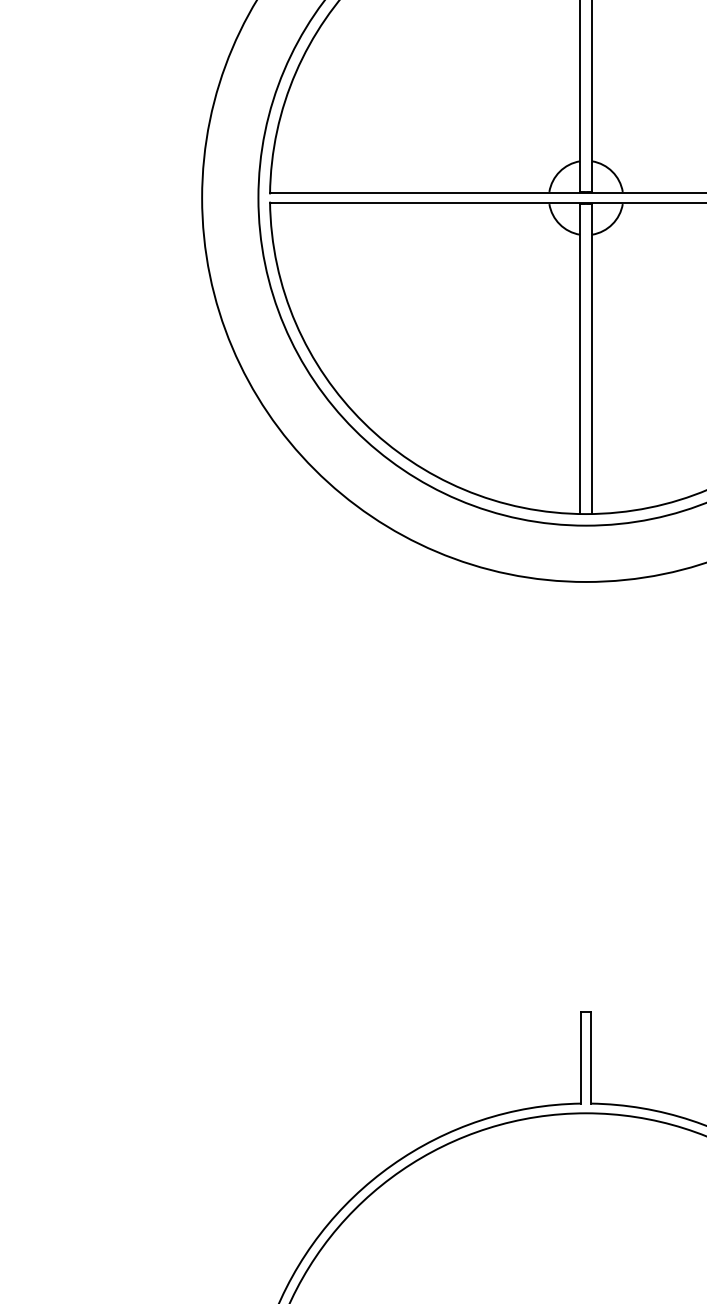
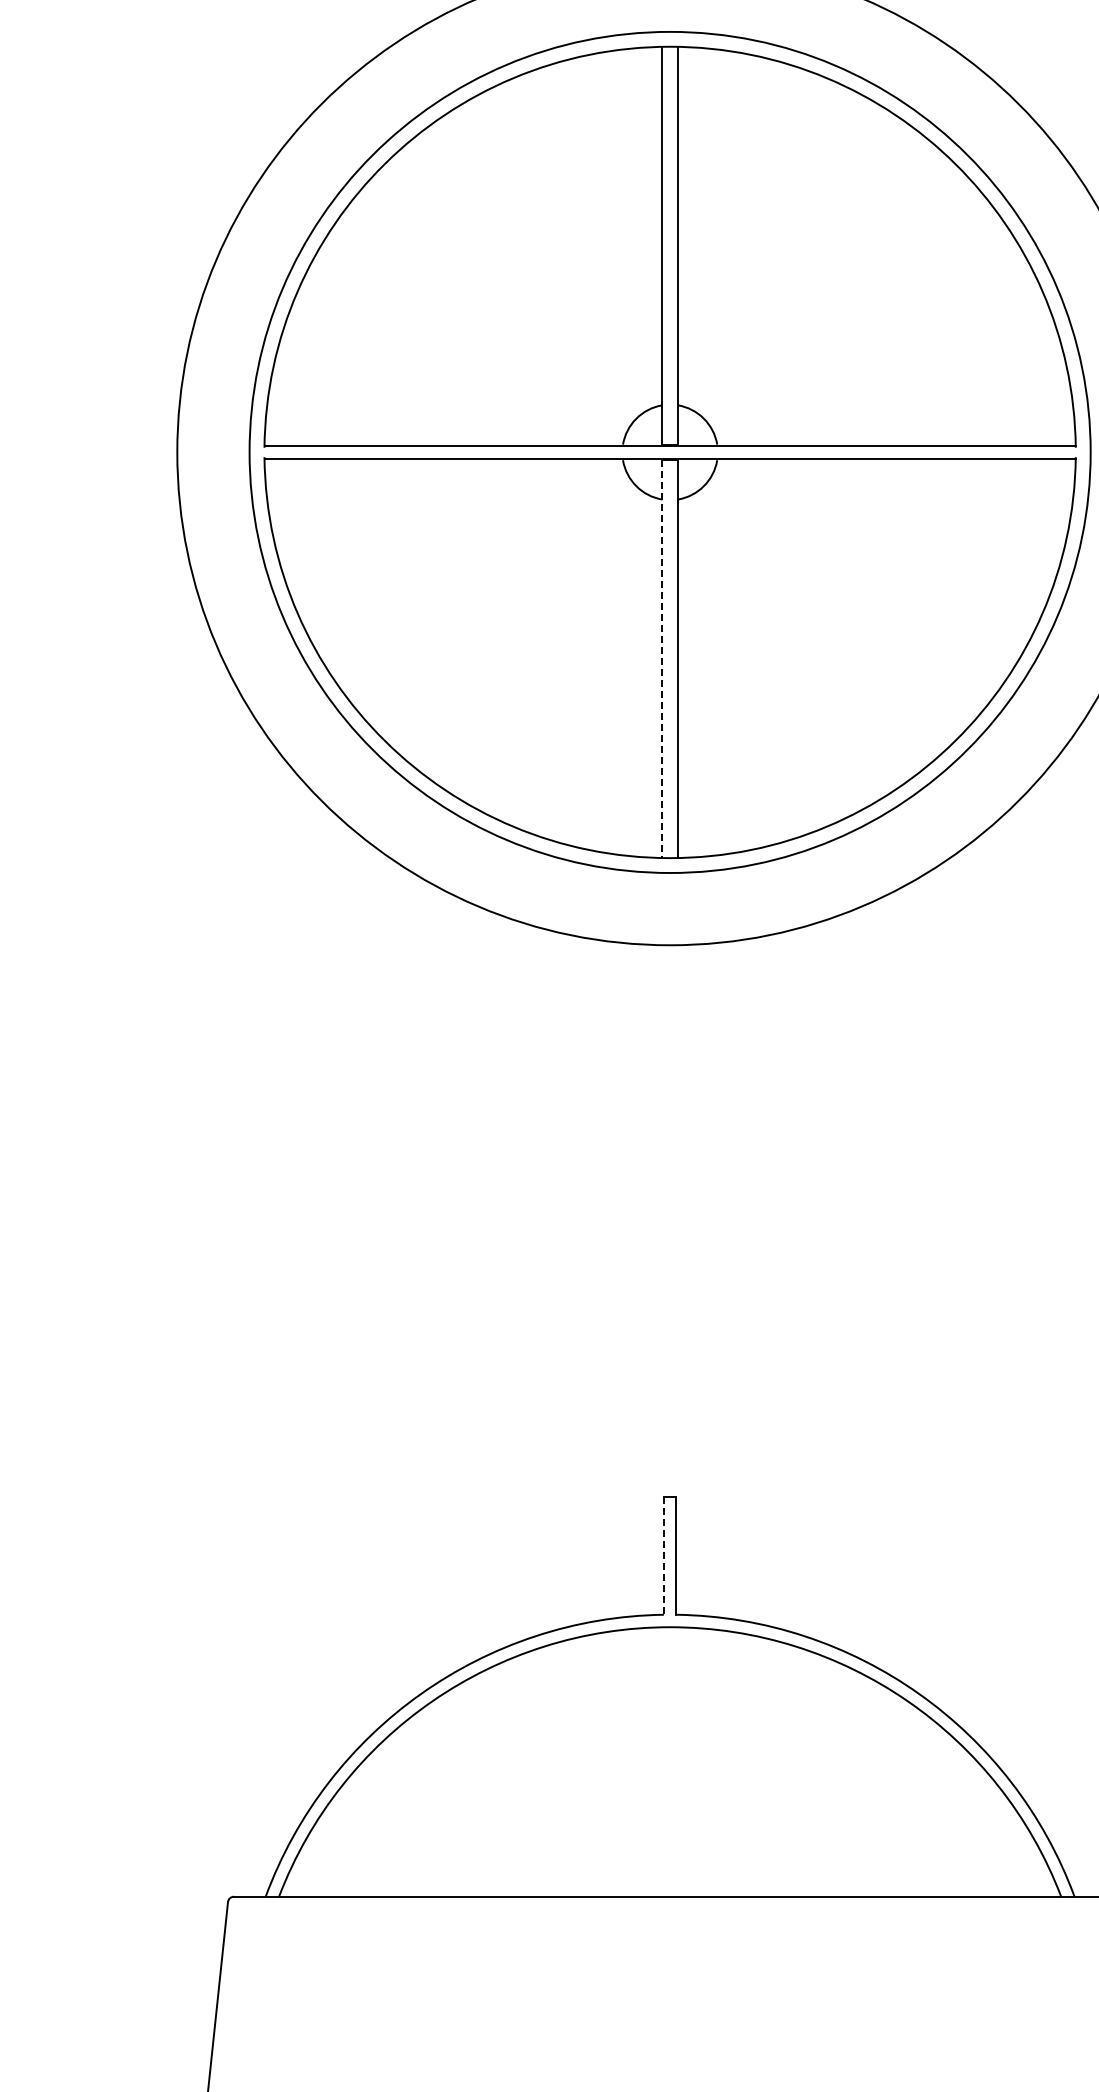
line: (580, 359) -> (662, 659), solid -> dashed
line: (580, 1057) -> (663, 1555), solid -> dashed

